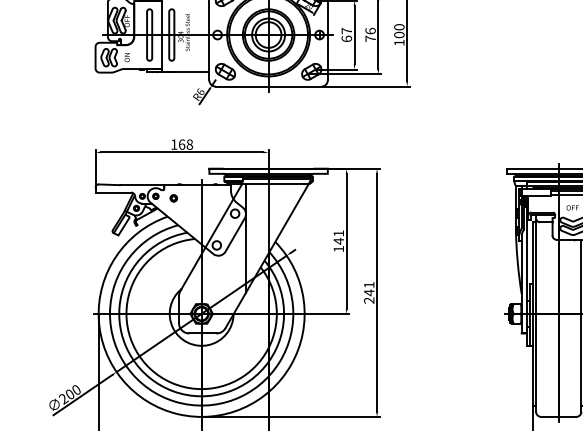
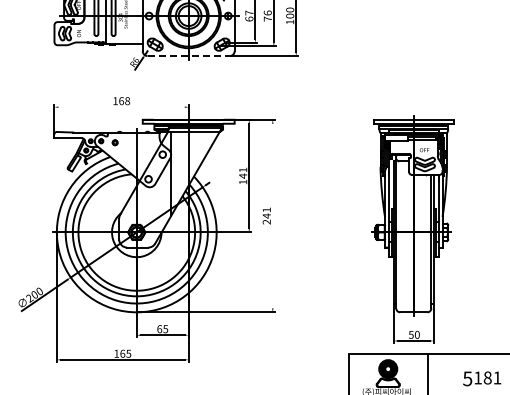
line: (269, 87) -> (189, 56), solid -> dashed
line: (181, 152) -> (121, 107), removed
line: (376, 292) -> (272, 215), removed

